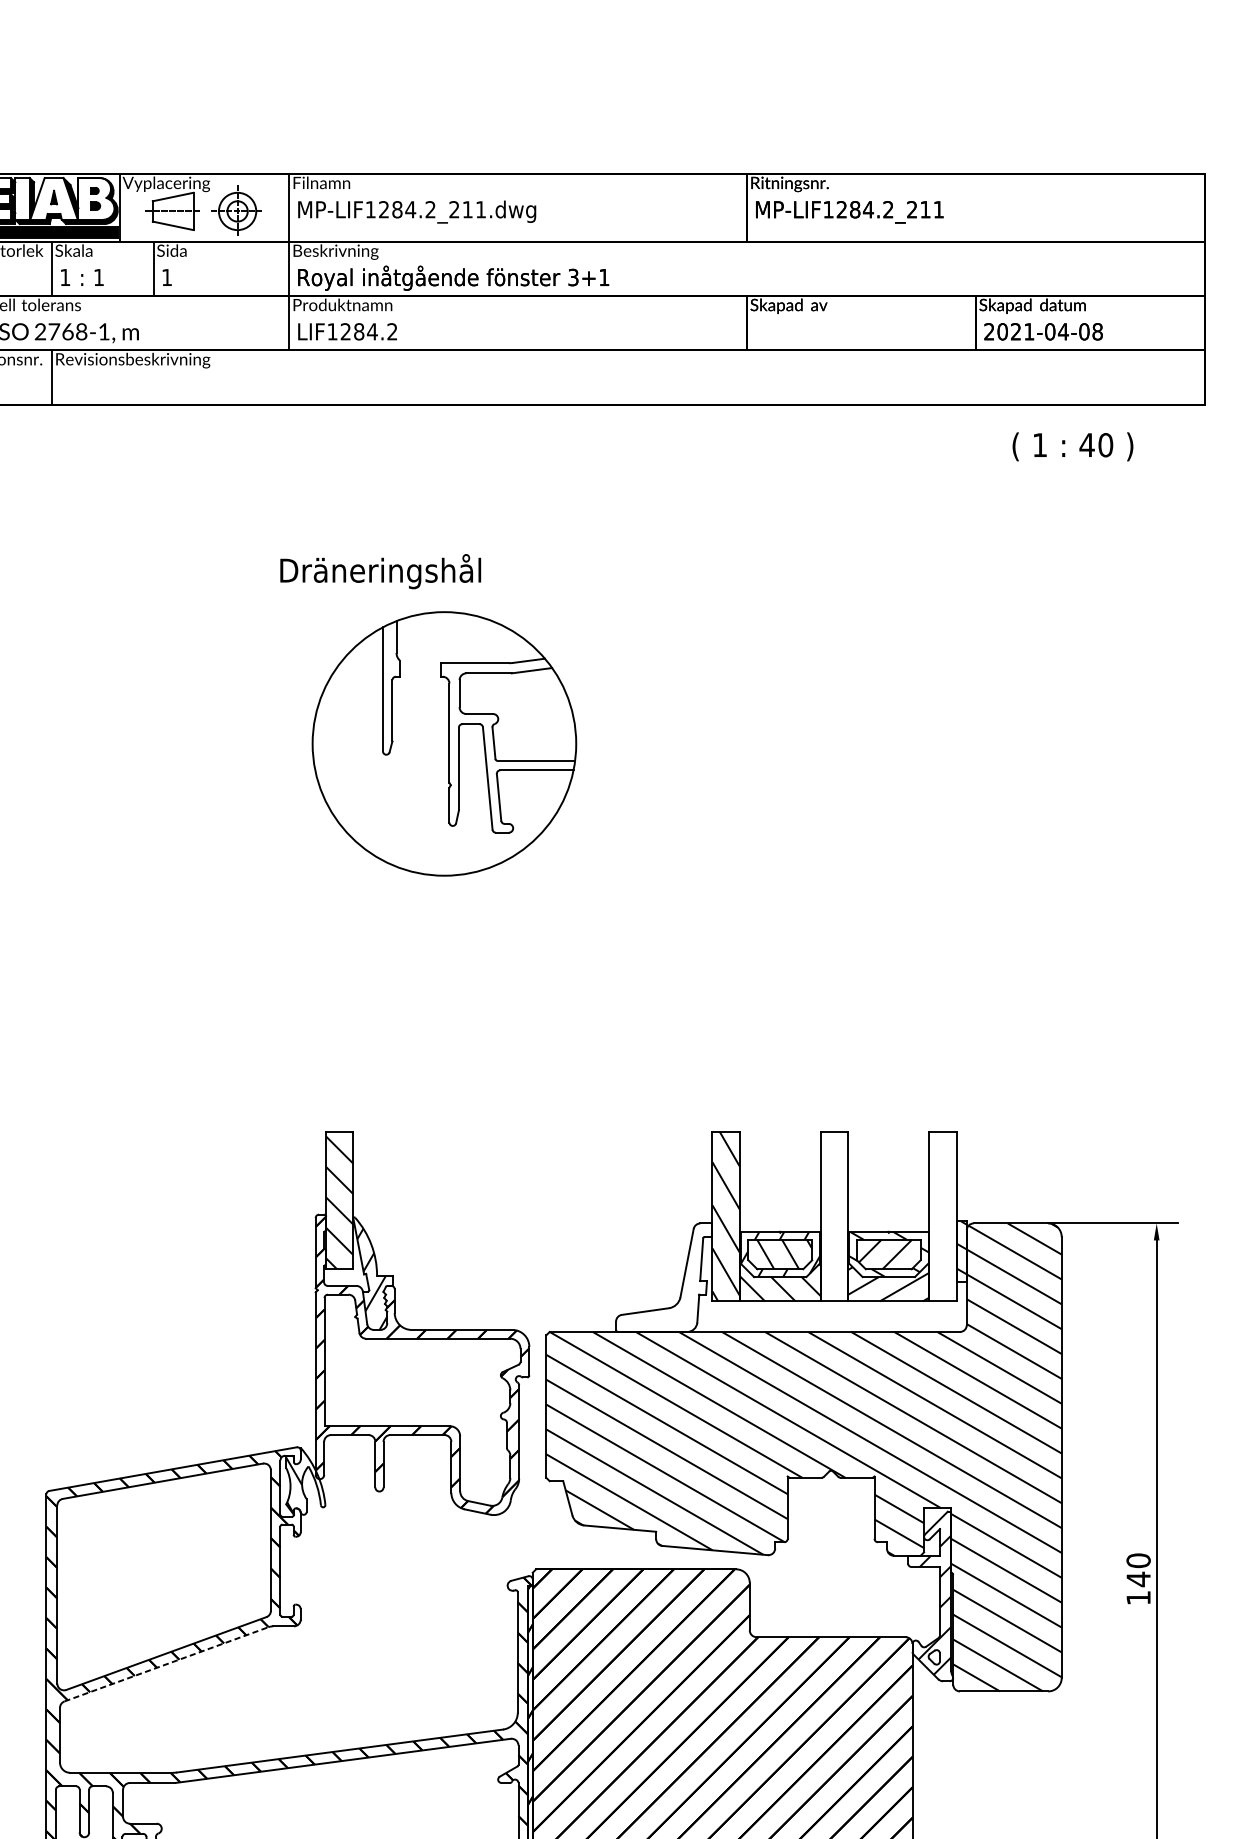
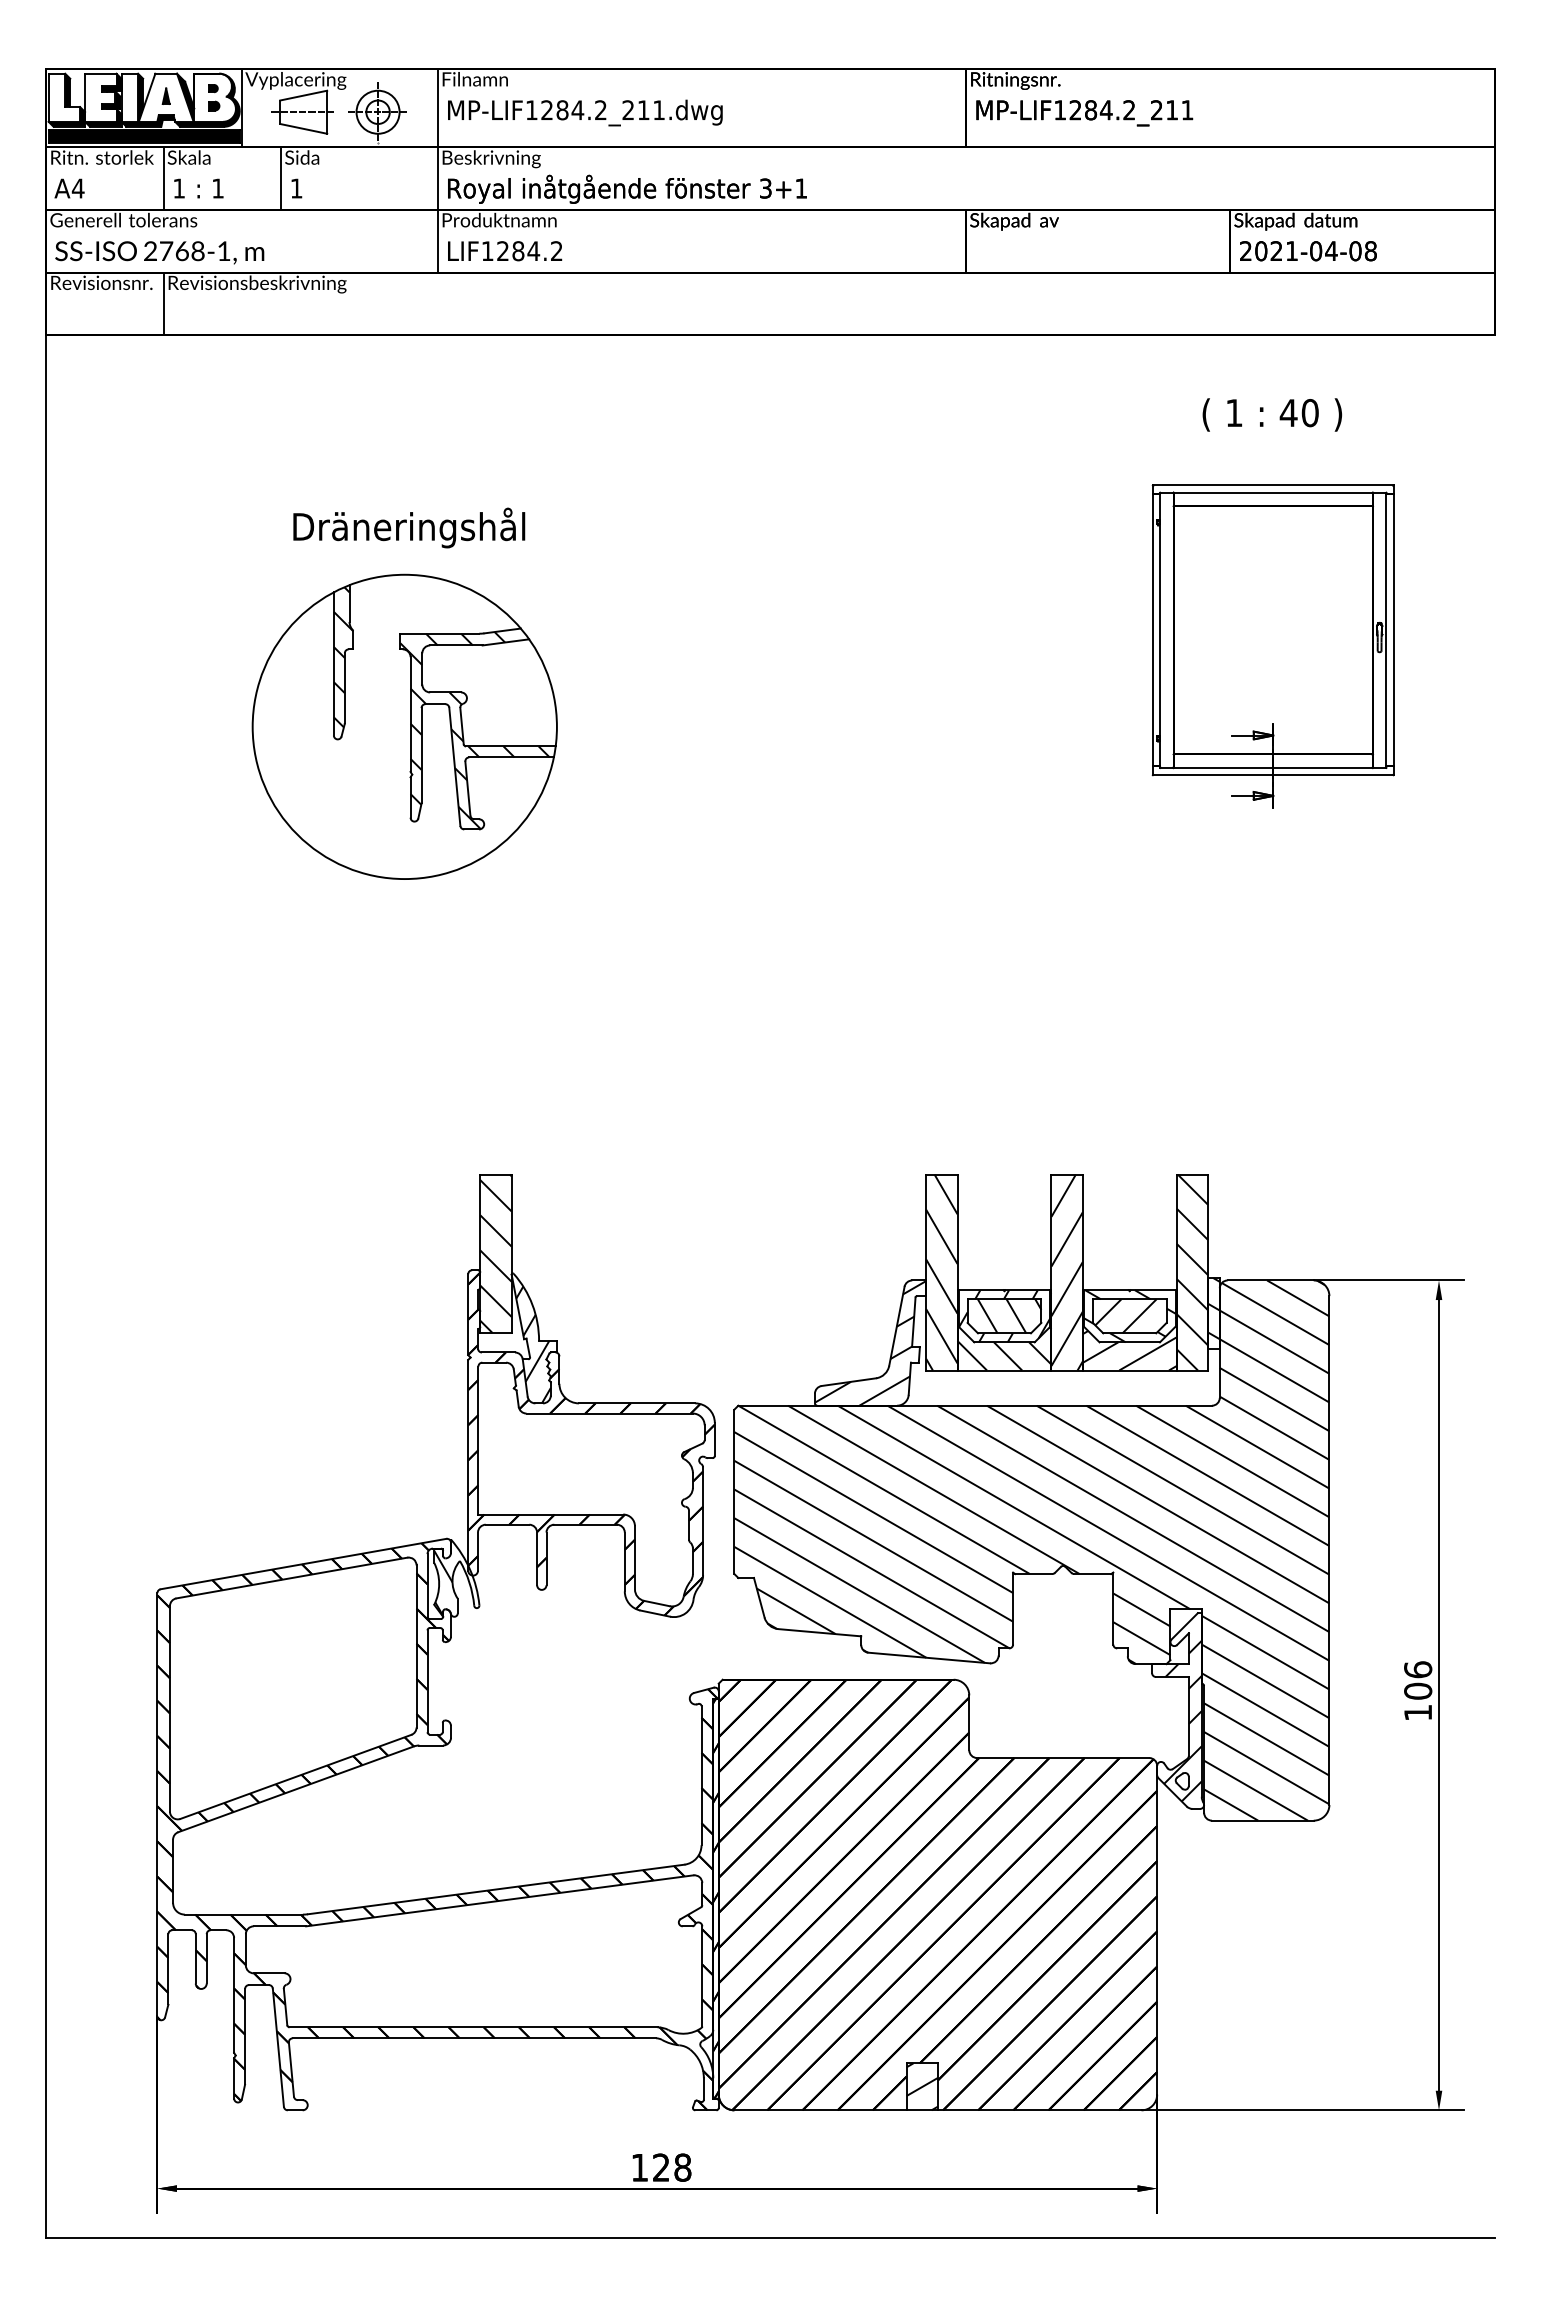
text: (1073, 446) -> (1272, 414), moved
text: (380, 571) -> (409, 527), moved
part: (1012, 674) -> (1272, 646), added
part: (444, 743) -> (404, 726), moved
hatch: (833, 1216) -> (1066, 1272), added
hatch: (943, 1216) -> (1192, 1272), added
hatch: (664, 1278) -> (870, 1343), added
text: (1138, 1570) -> (1418, 1680), 140 -> 106
line: (166, 1664) -> (296, 1789), dashed -> solid

